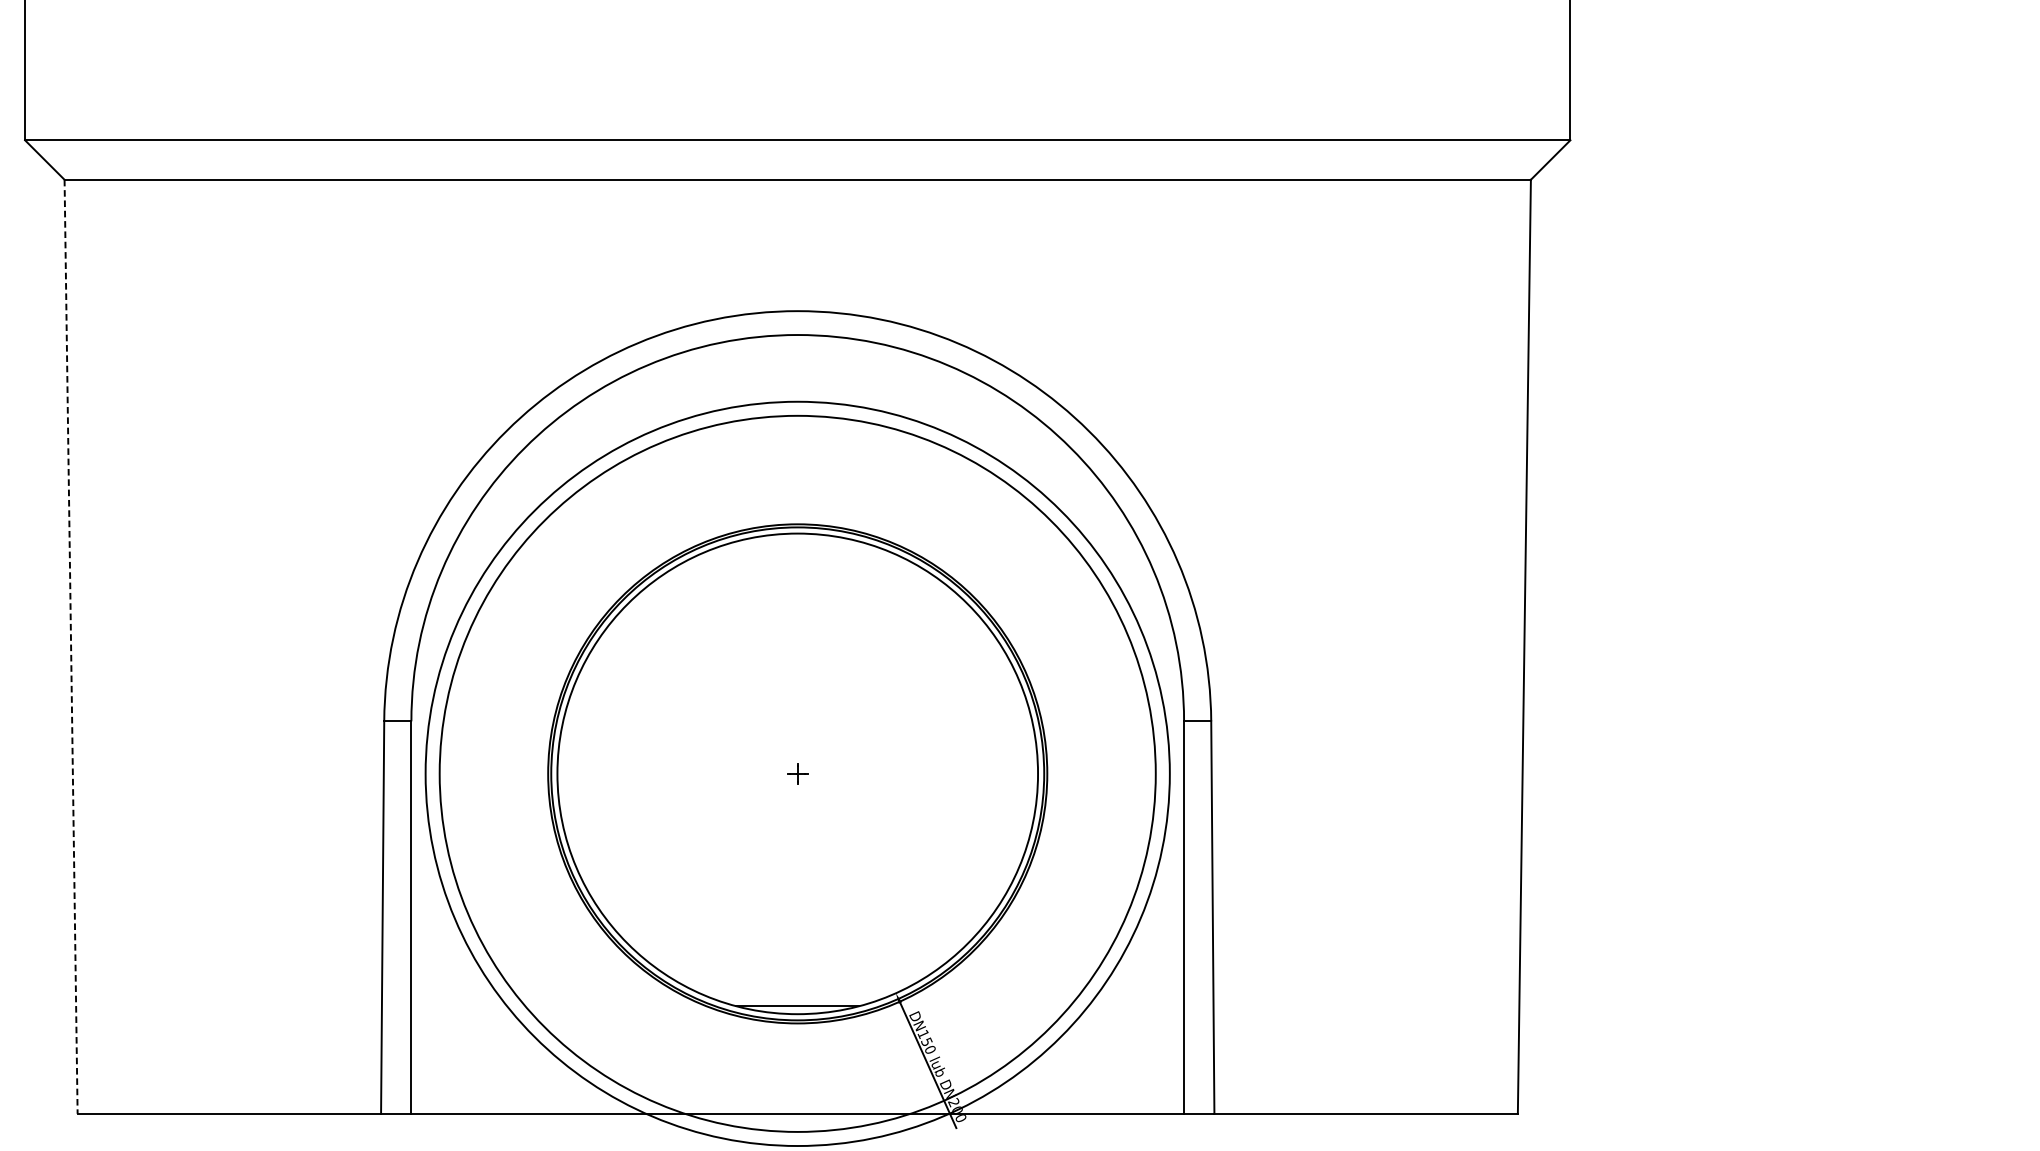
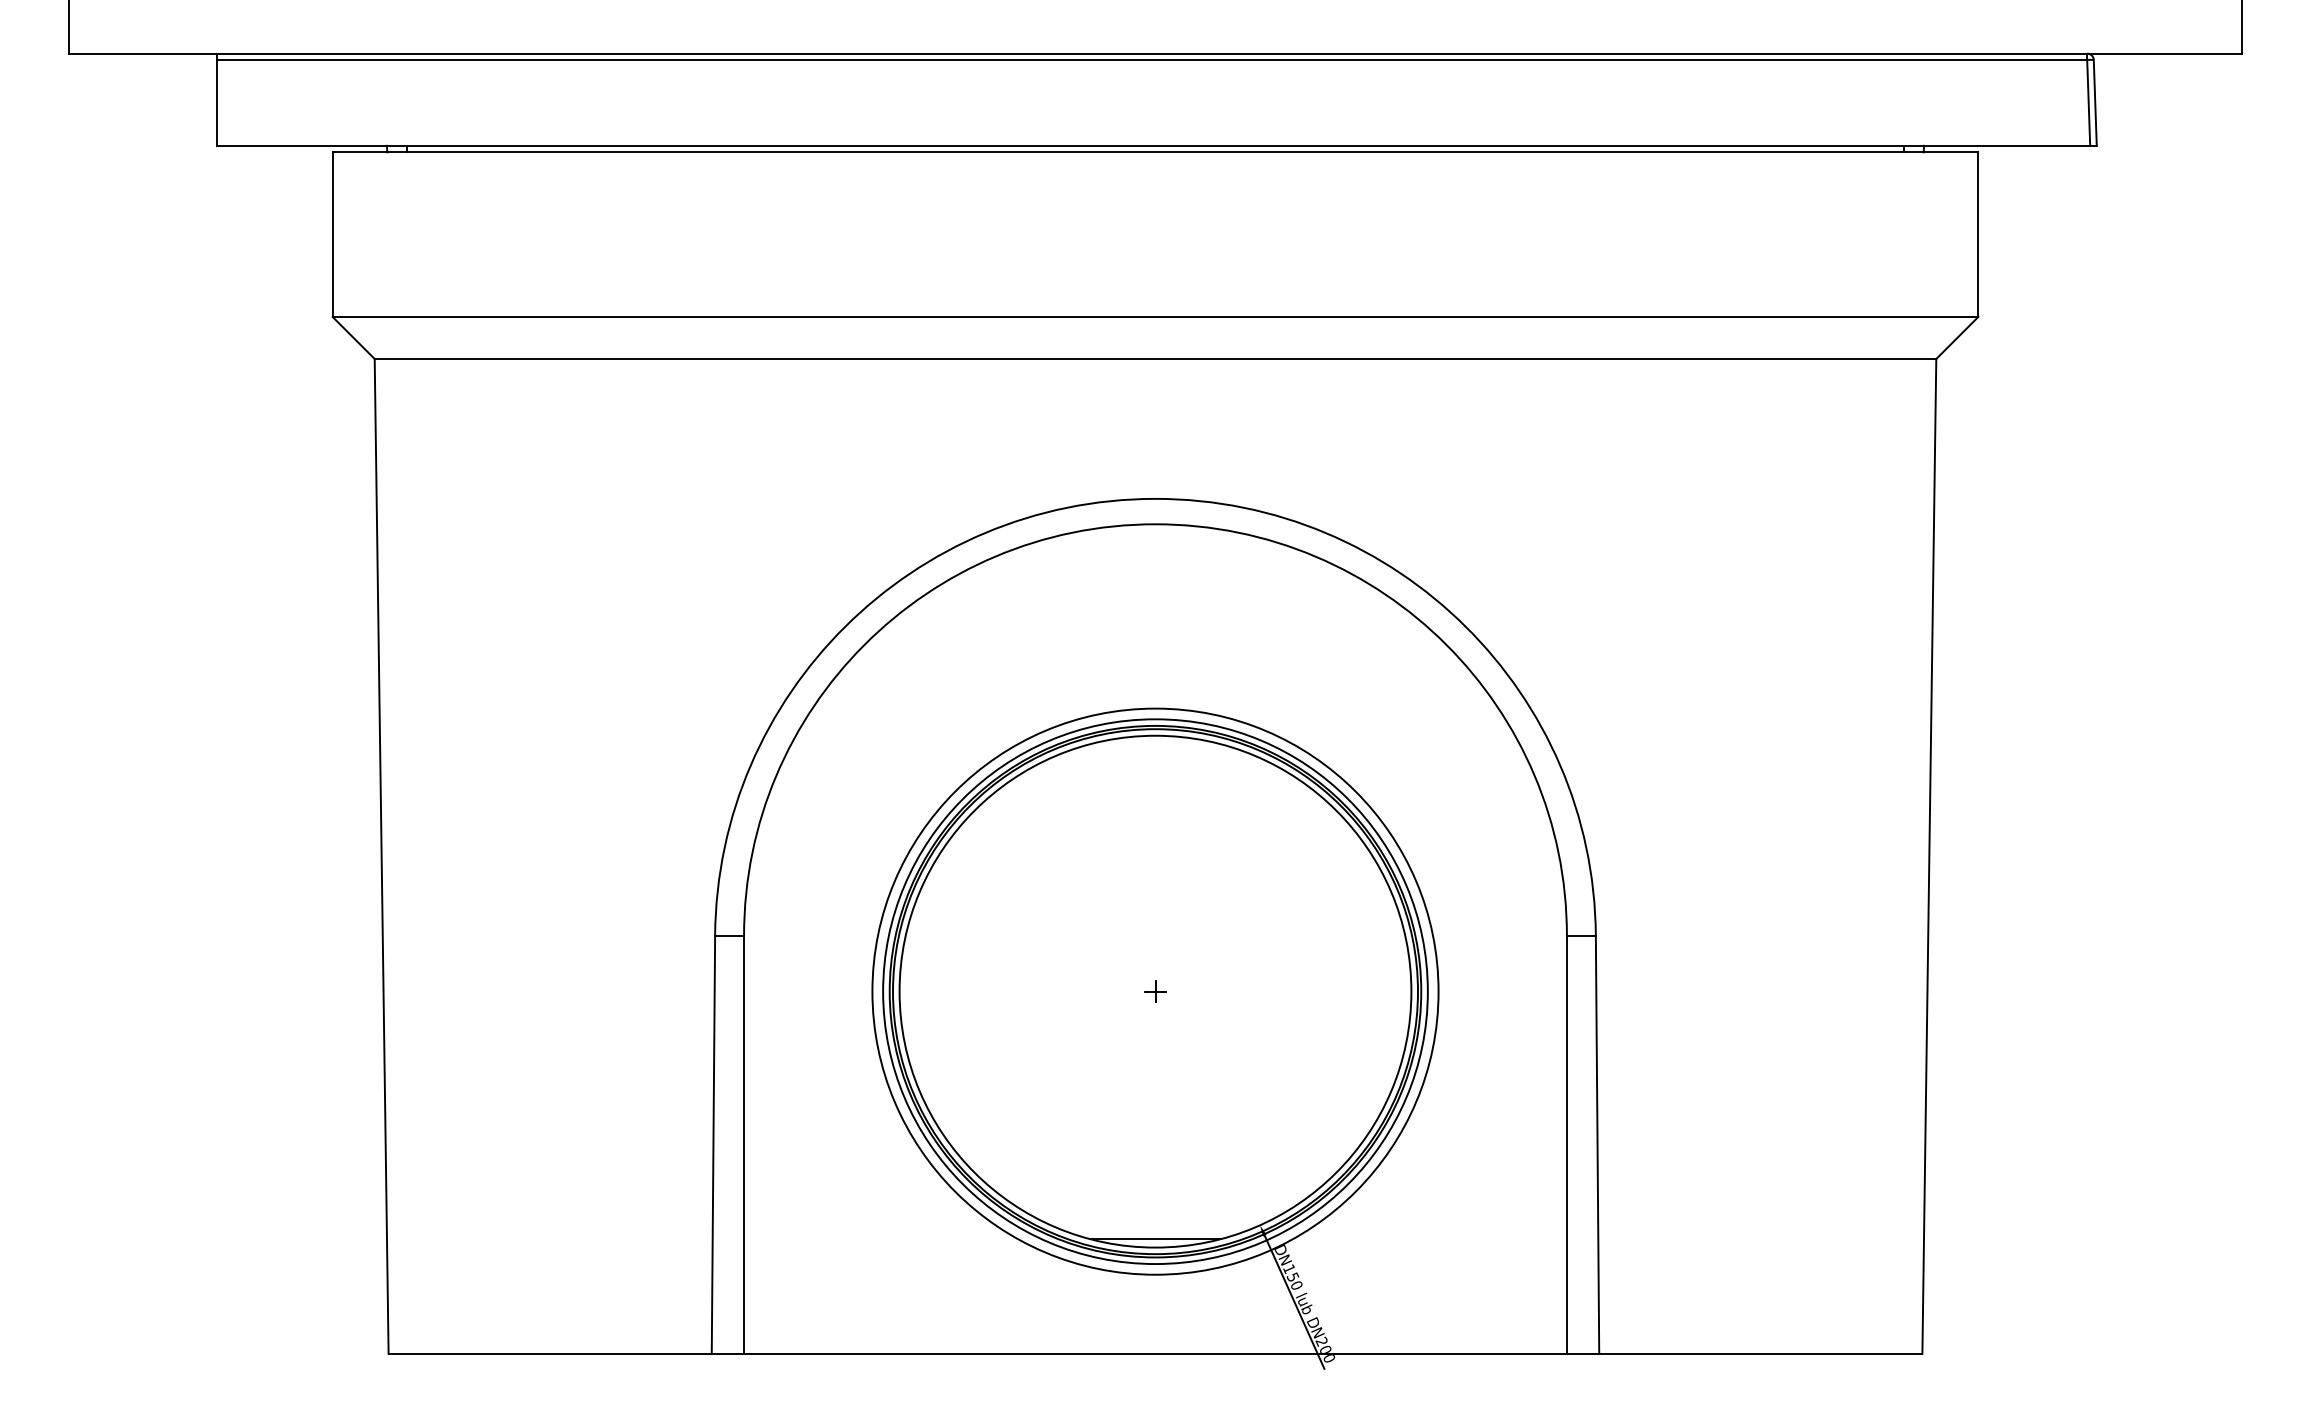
line: (70, 646) -> (381, 856), dashed -> solid
circle: (797, 773) -> (1155, 991), size x0.71
circle: (797, 773) -> (1155, 991), size x0.71

